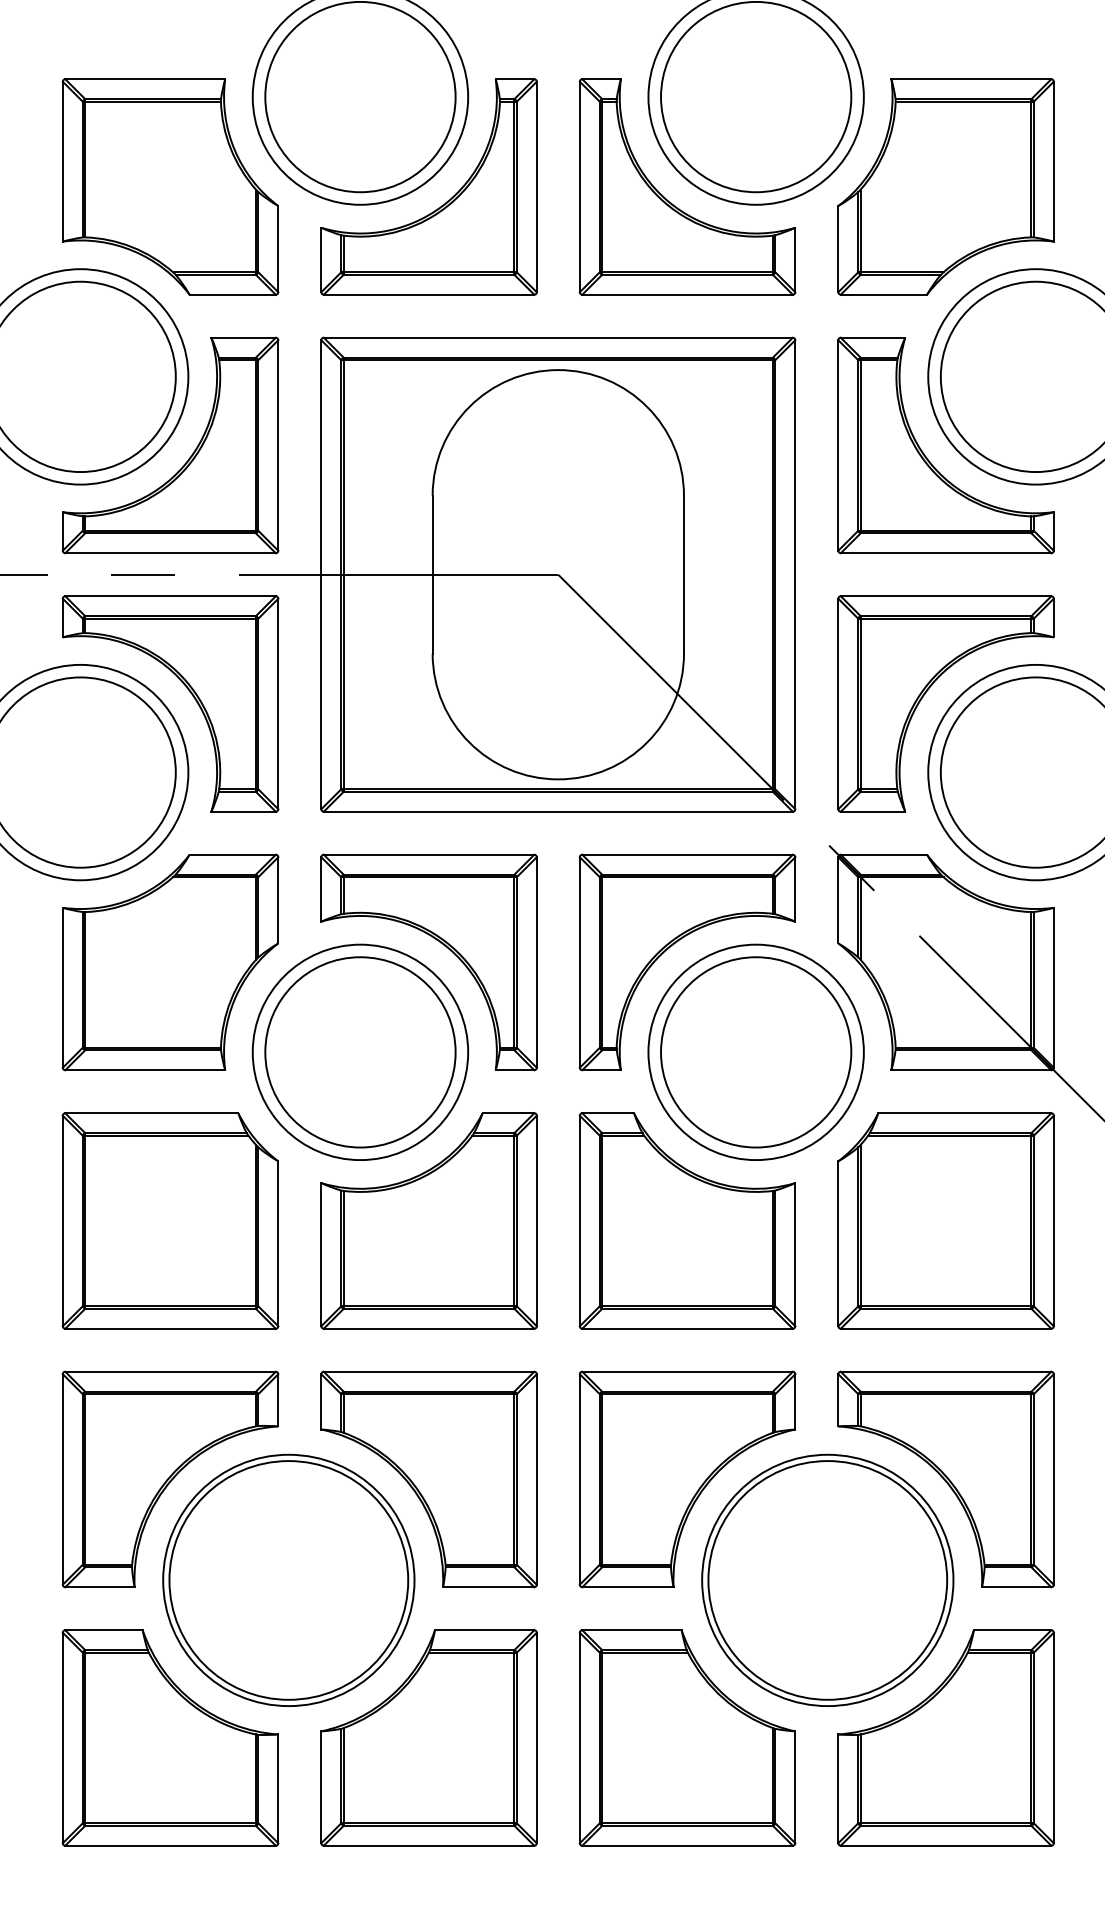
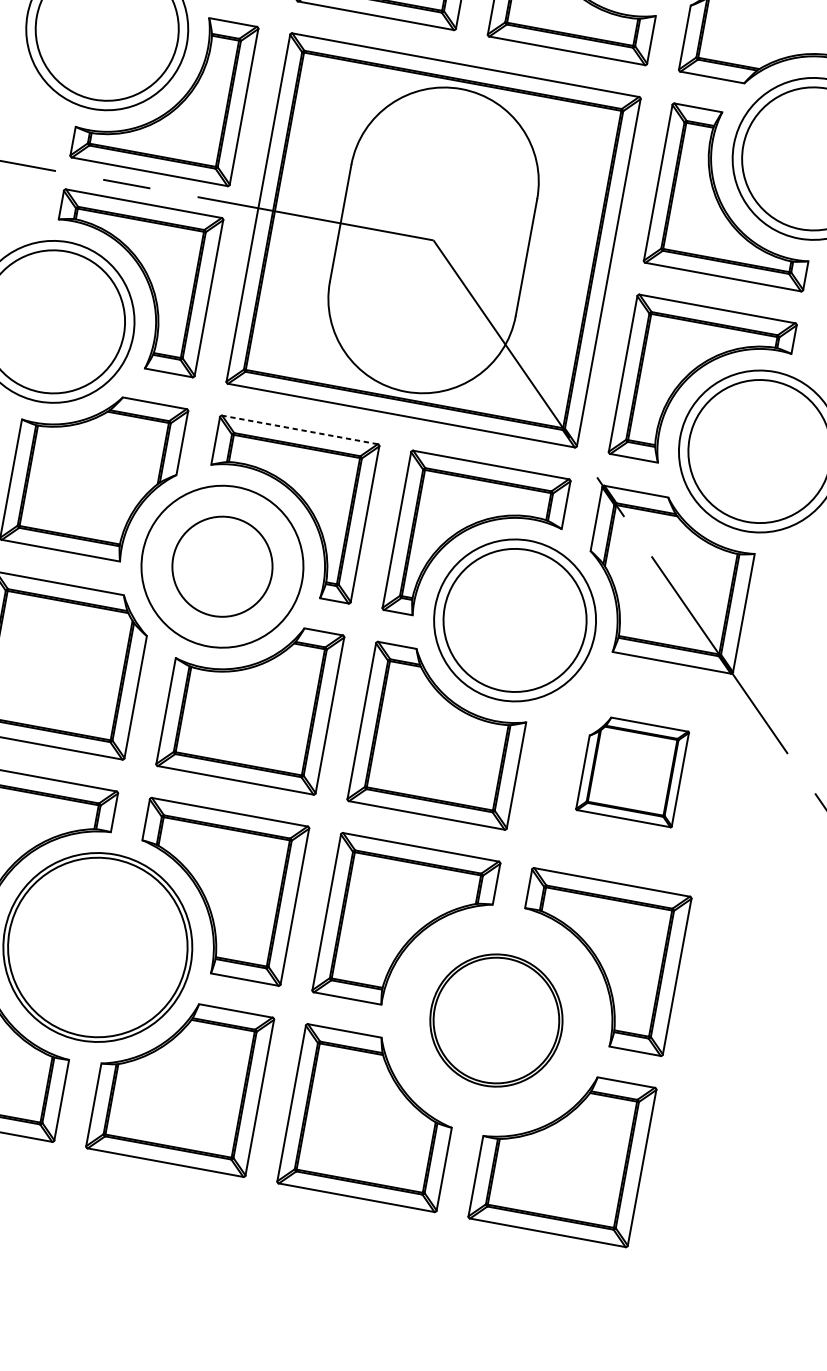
line: (428, 854) -> (299, 429), solid -> dashed
circle: (360, 1052) -> (222, 566), size x0.7
part: (945, 1220) -> (632, 770), size x0.6
part: (827, 1579) -> (496, 1019), size x0.7

